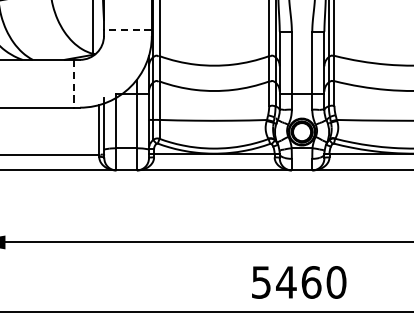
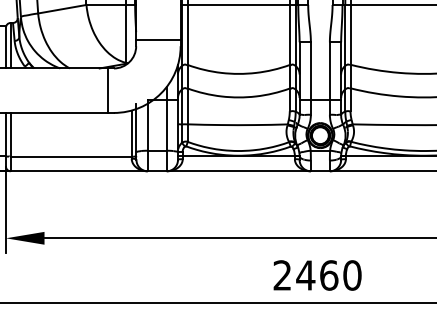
line: (126, 29) -> (157, 40), dashed -> solid
line: (74, 84) -> (108, 91), dashed -> solid
text: (260, 282) -> (281, 275), 5460 -> 2460

